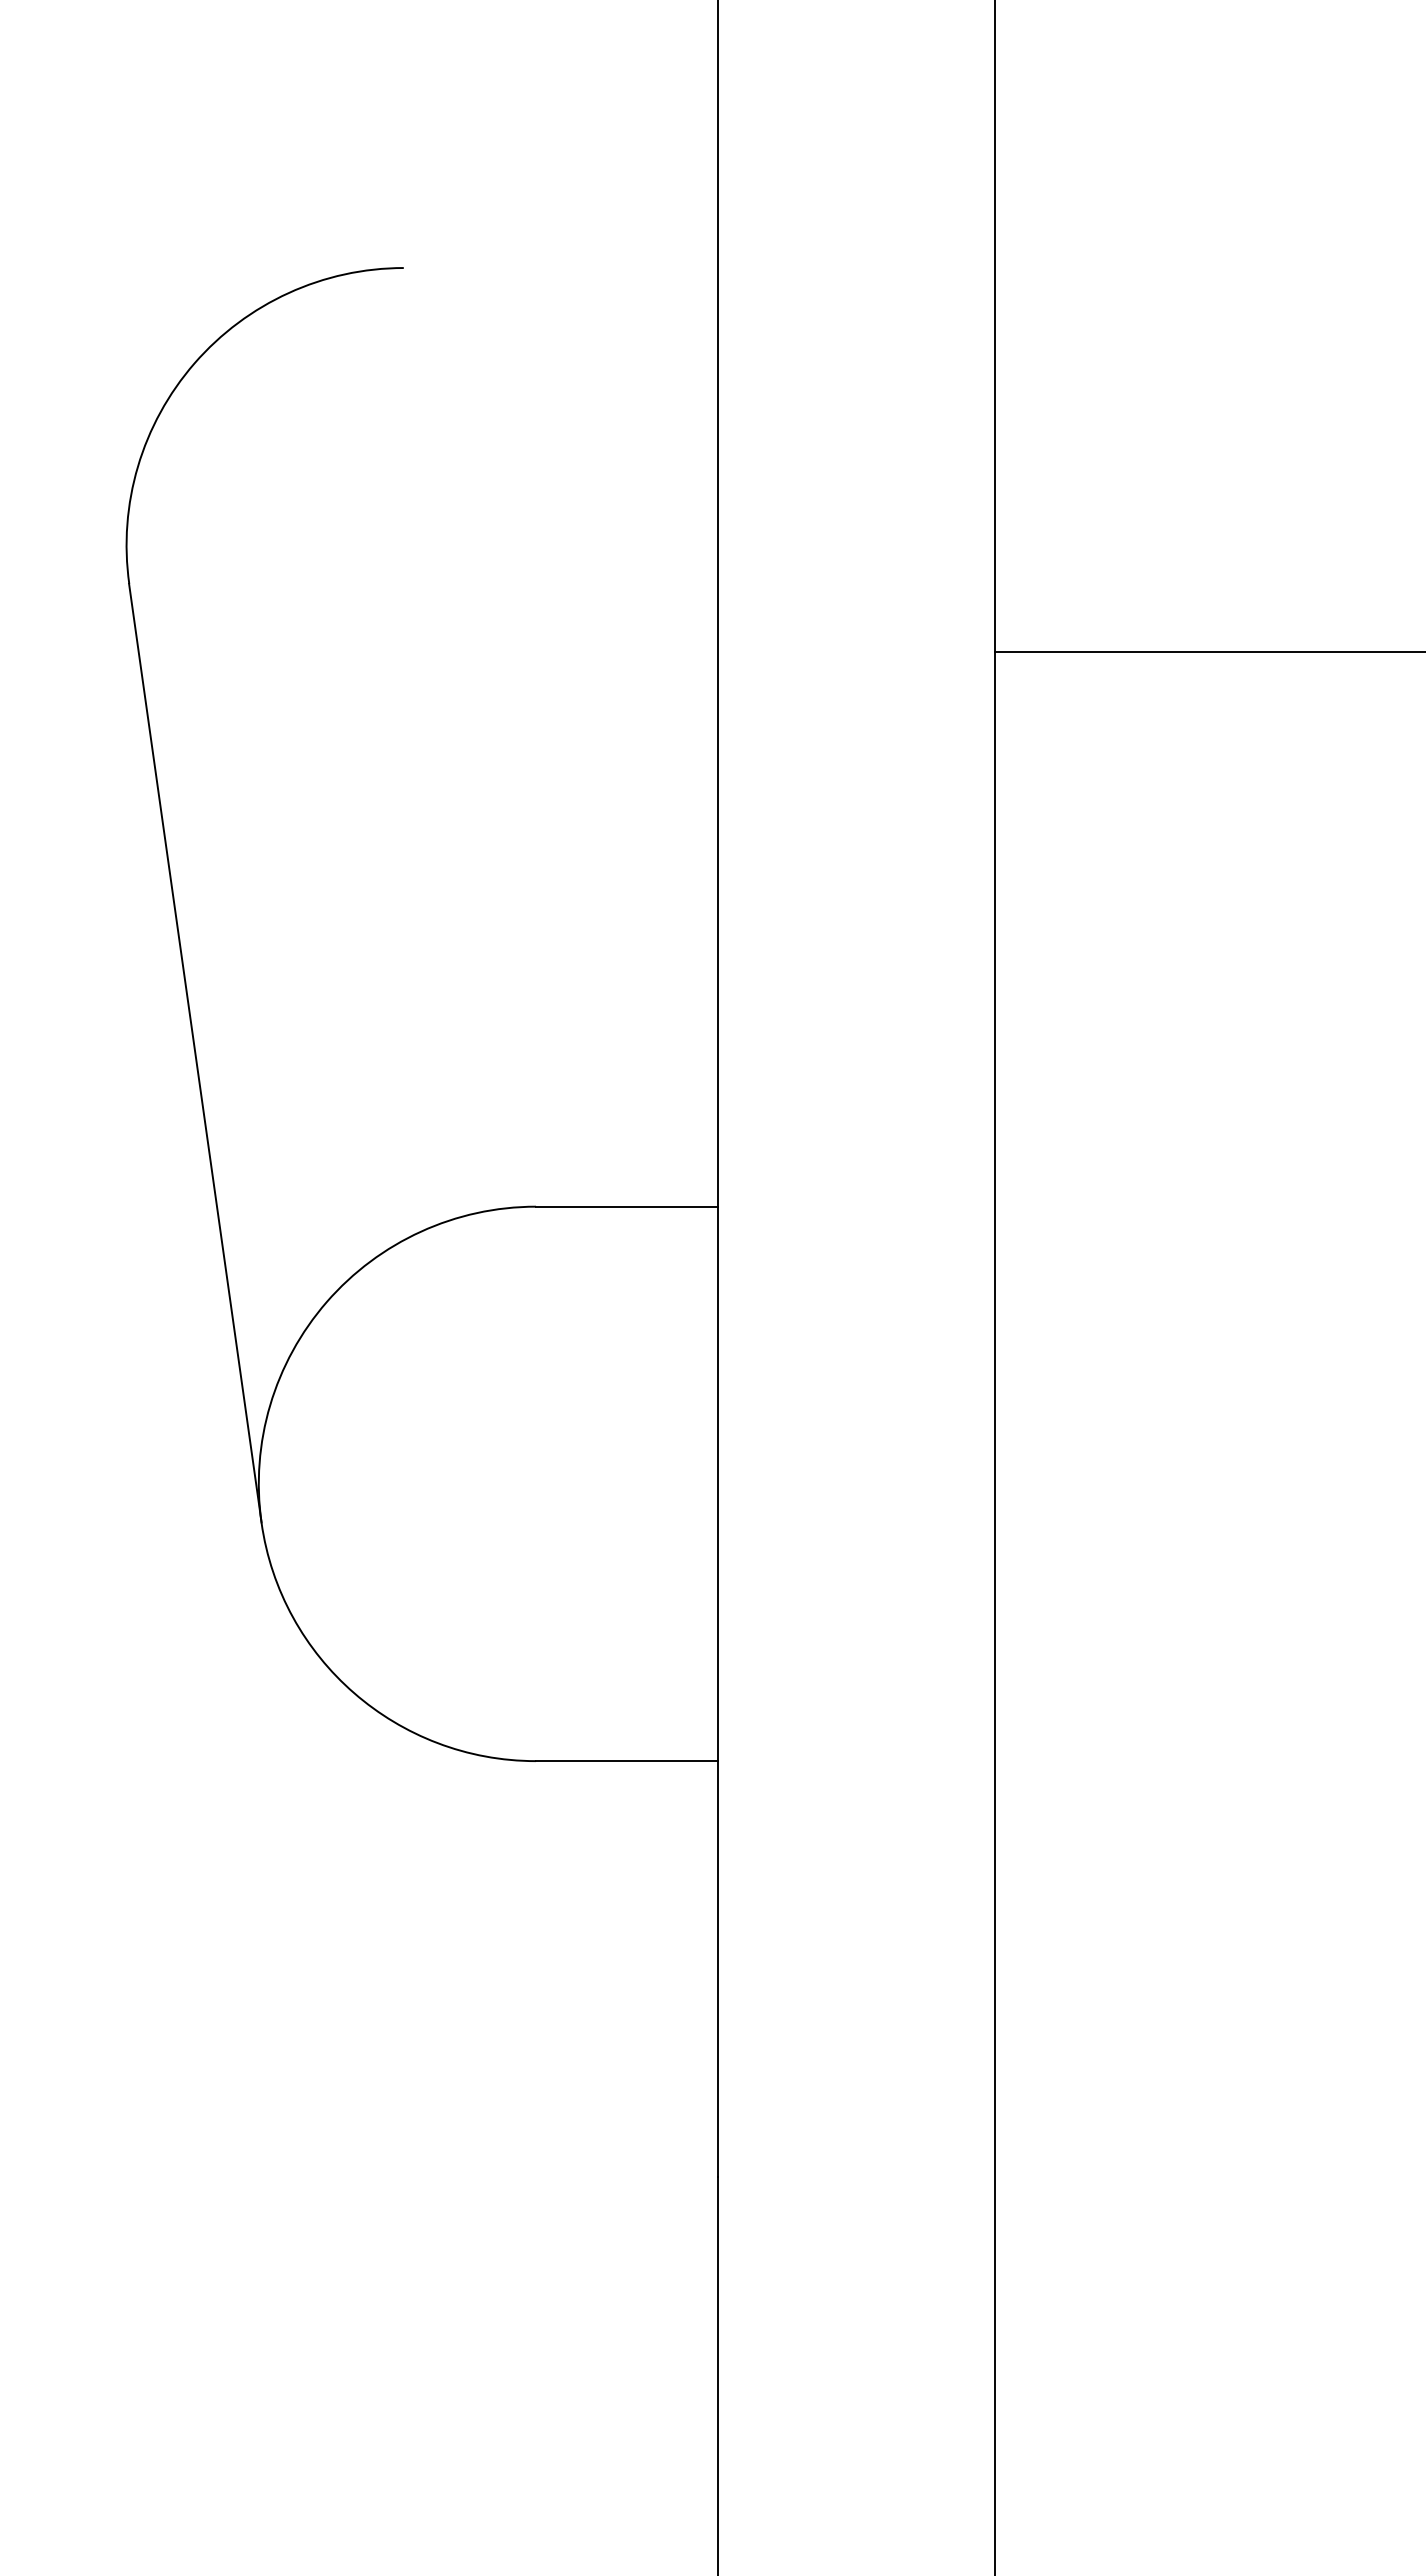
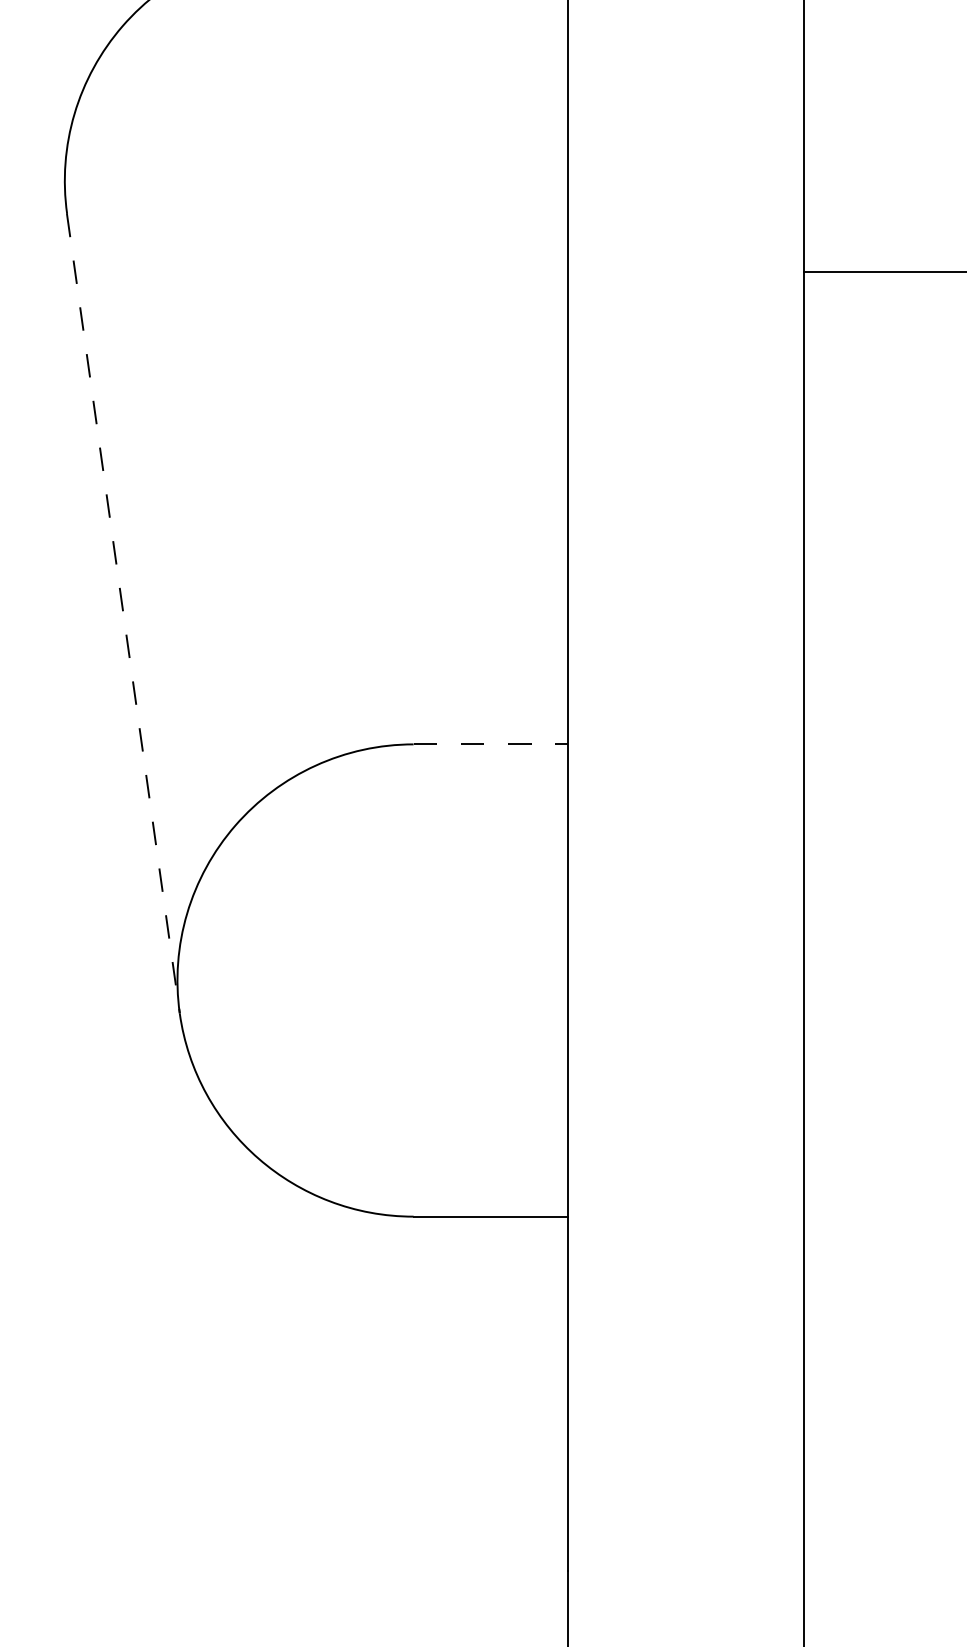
line: (195, 1053) -> (123, 613), solid -> dashed
line: (626, 1206) -> (490, 744), solid -> dashed

